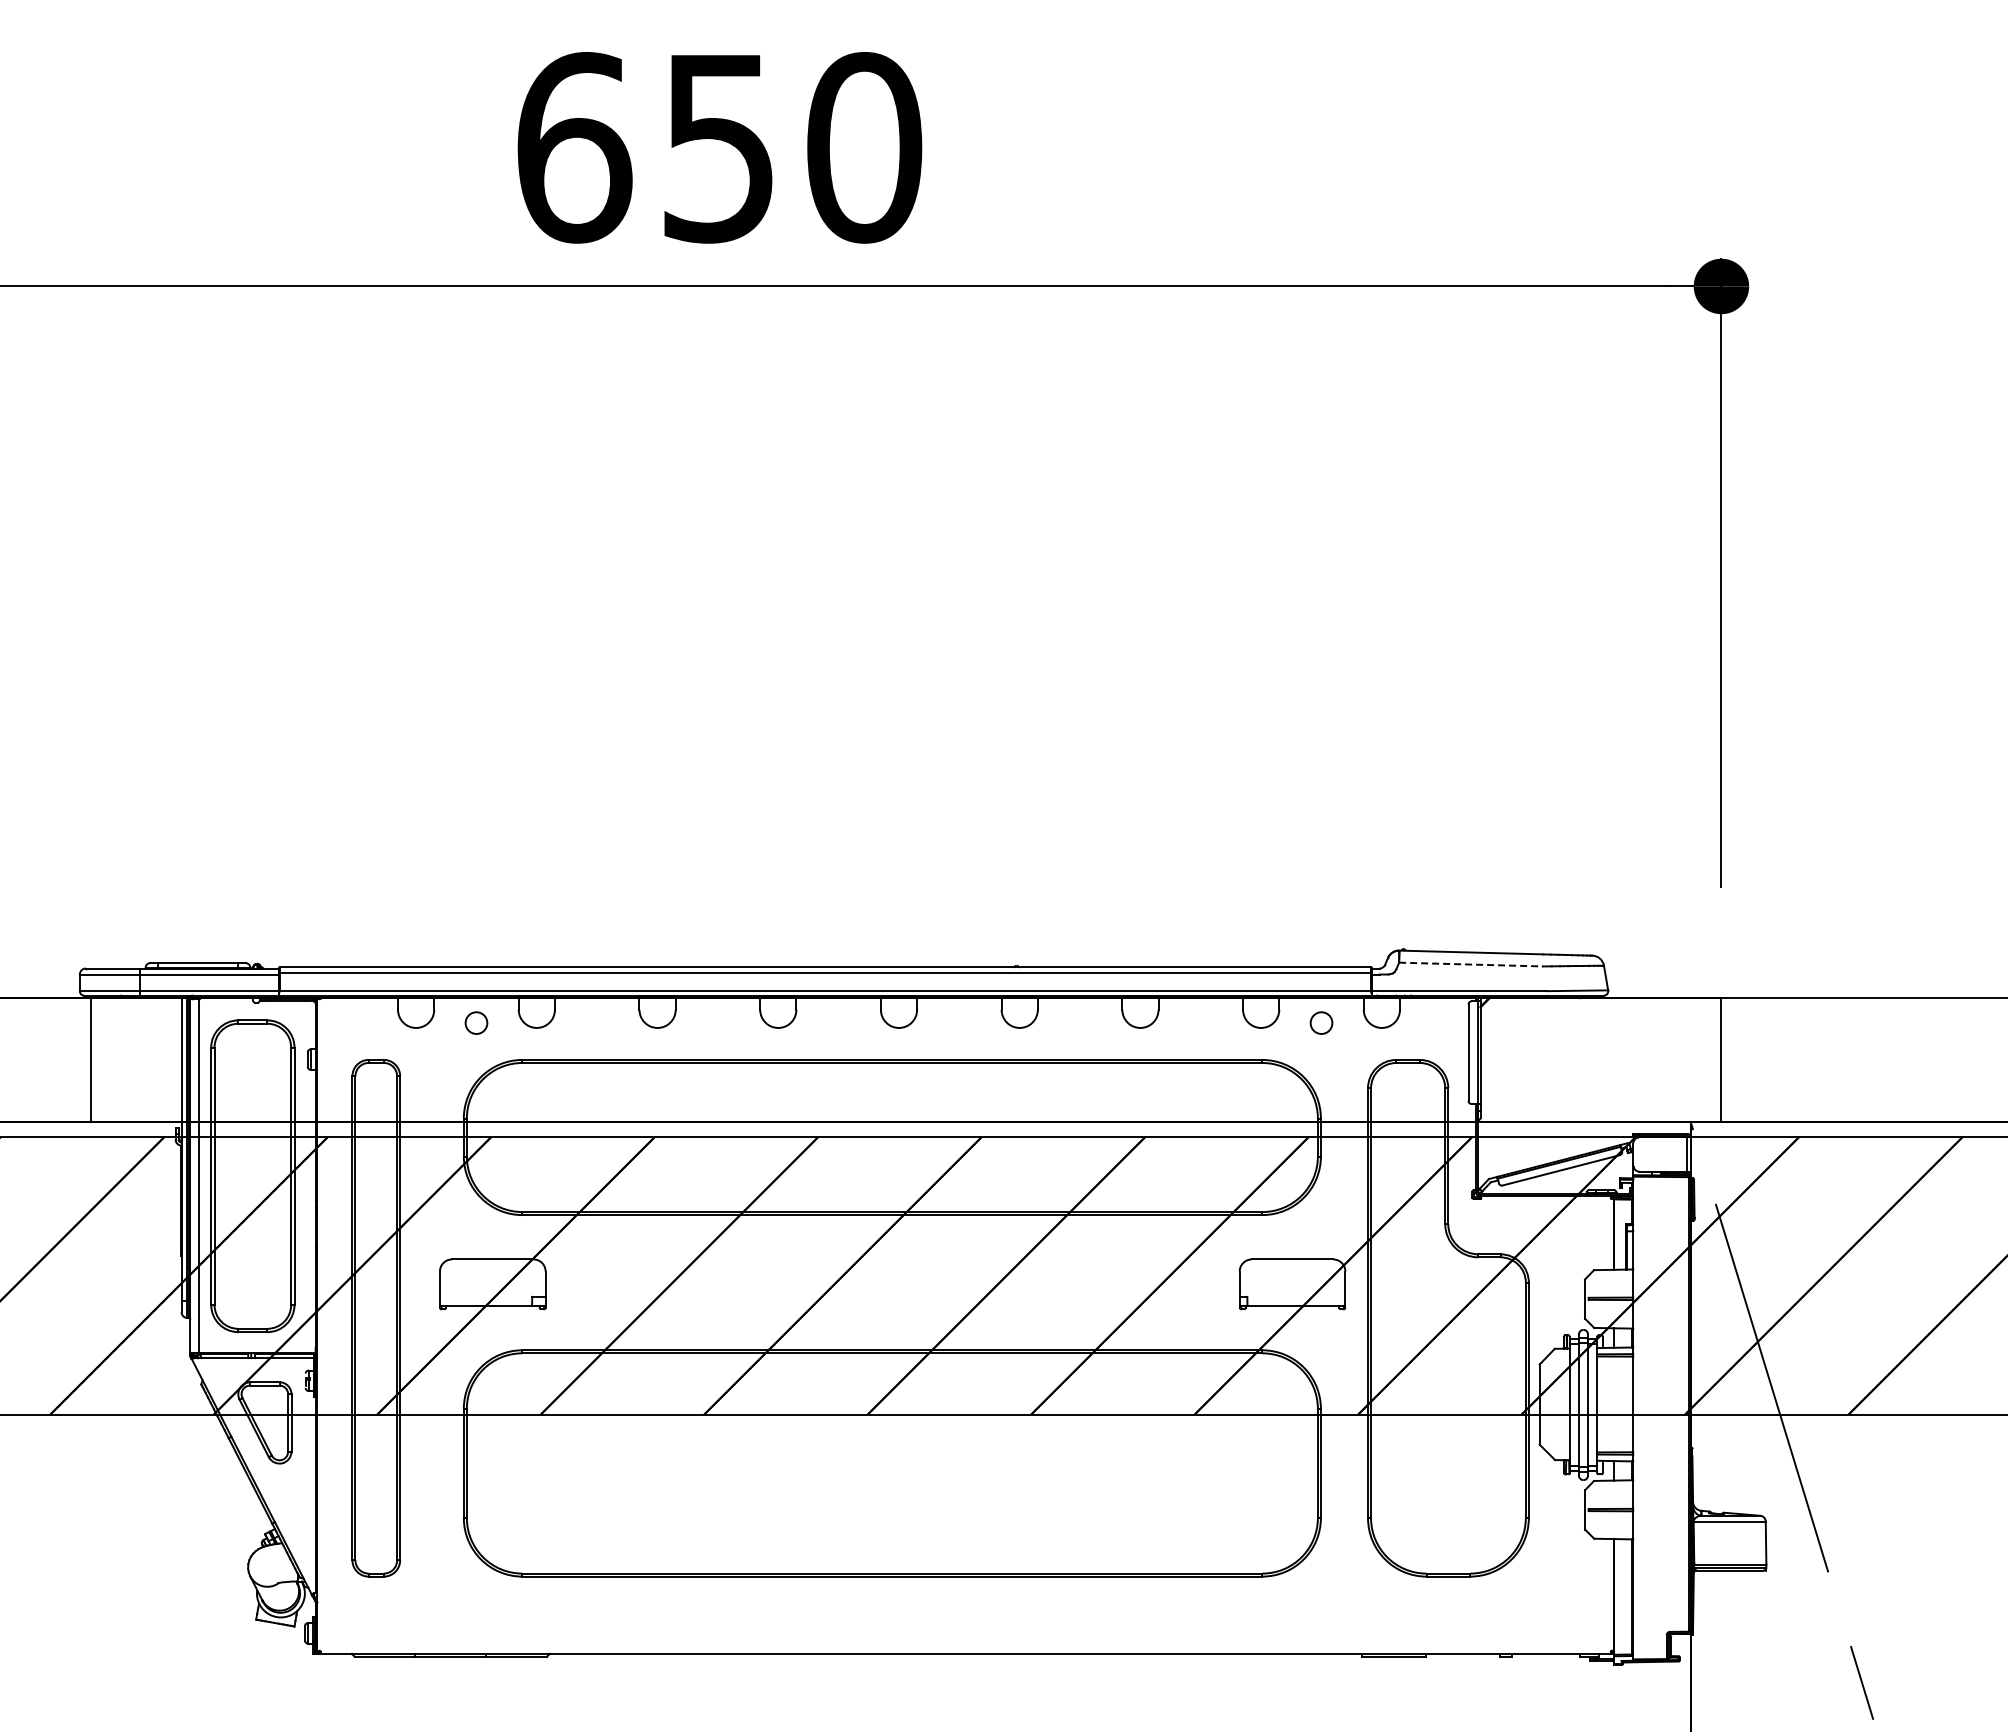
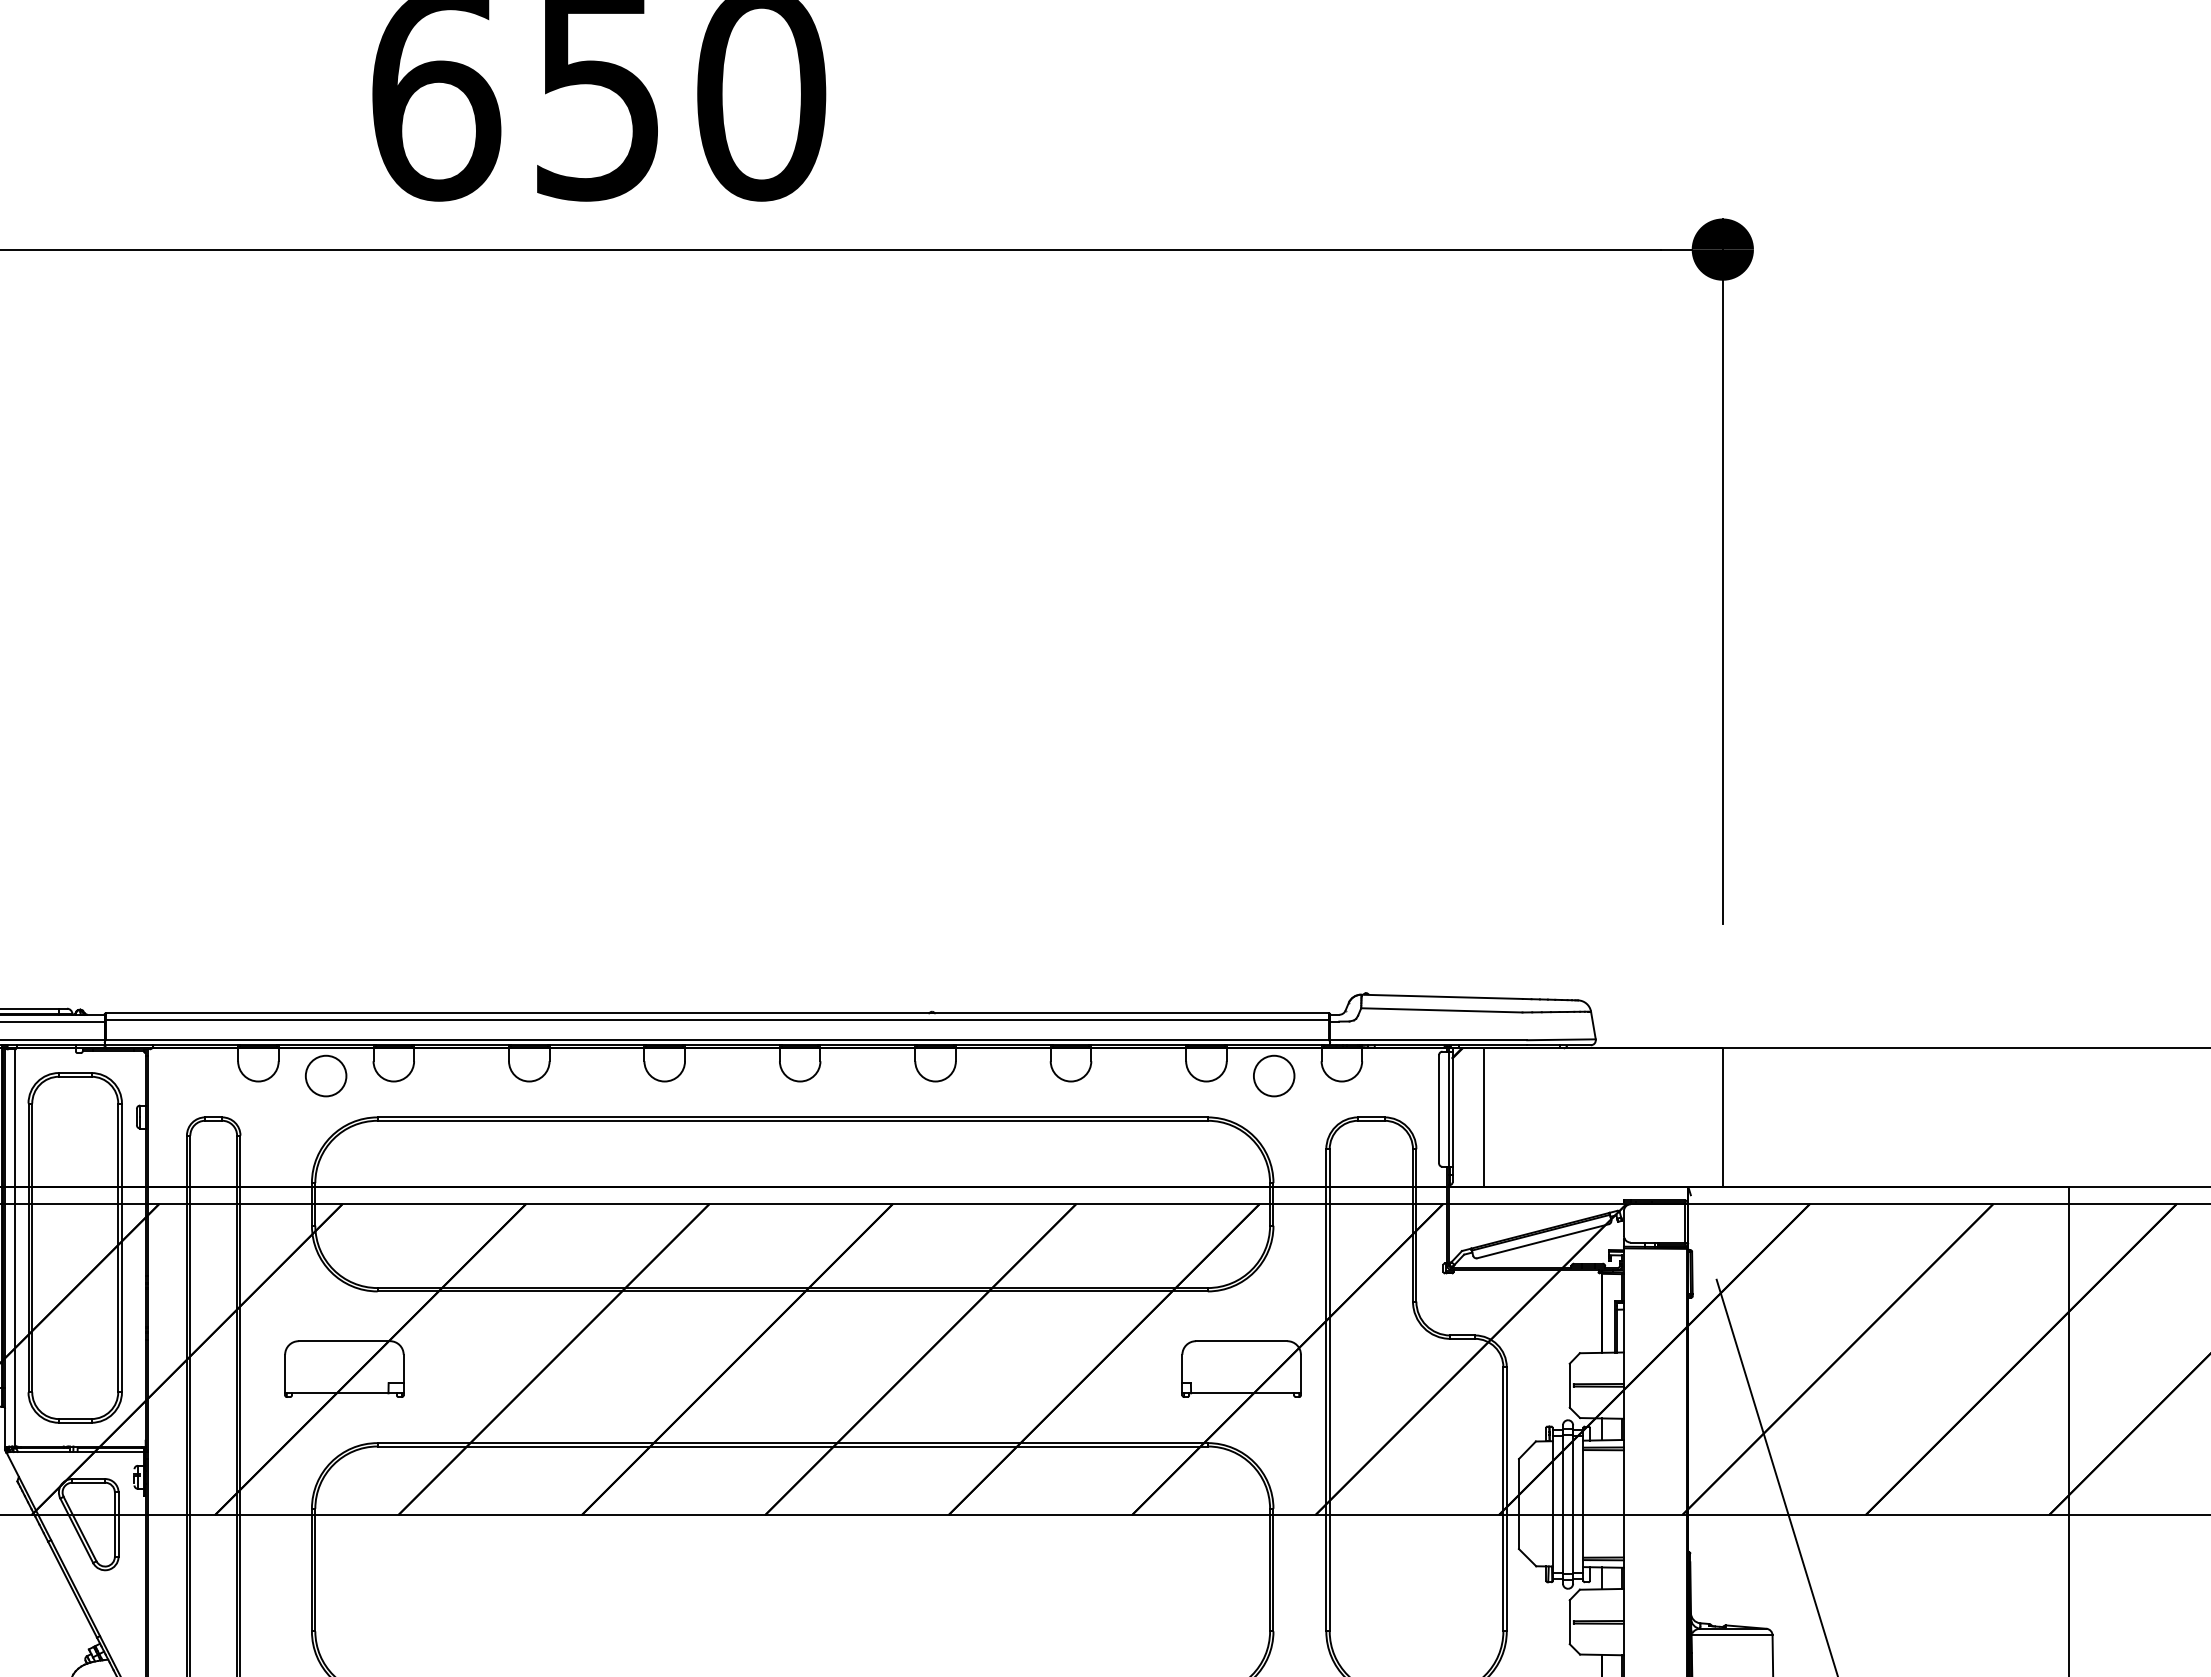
line: (1470, 964) -> (1441, 1010), dashed -> solid
circle: (476, 1023) -> (326, 1076), size x1.67
circle: (1321, 1023) -> (1274, 1076), size x1.67
line: (1508, 1059) -> (1483, 1116), added

